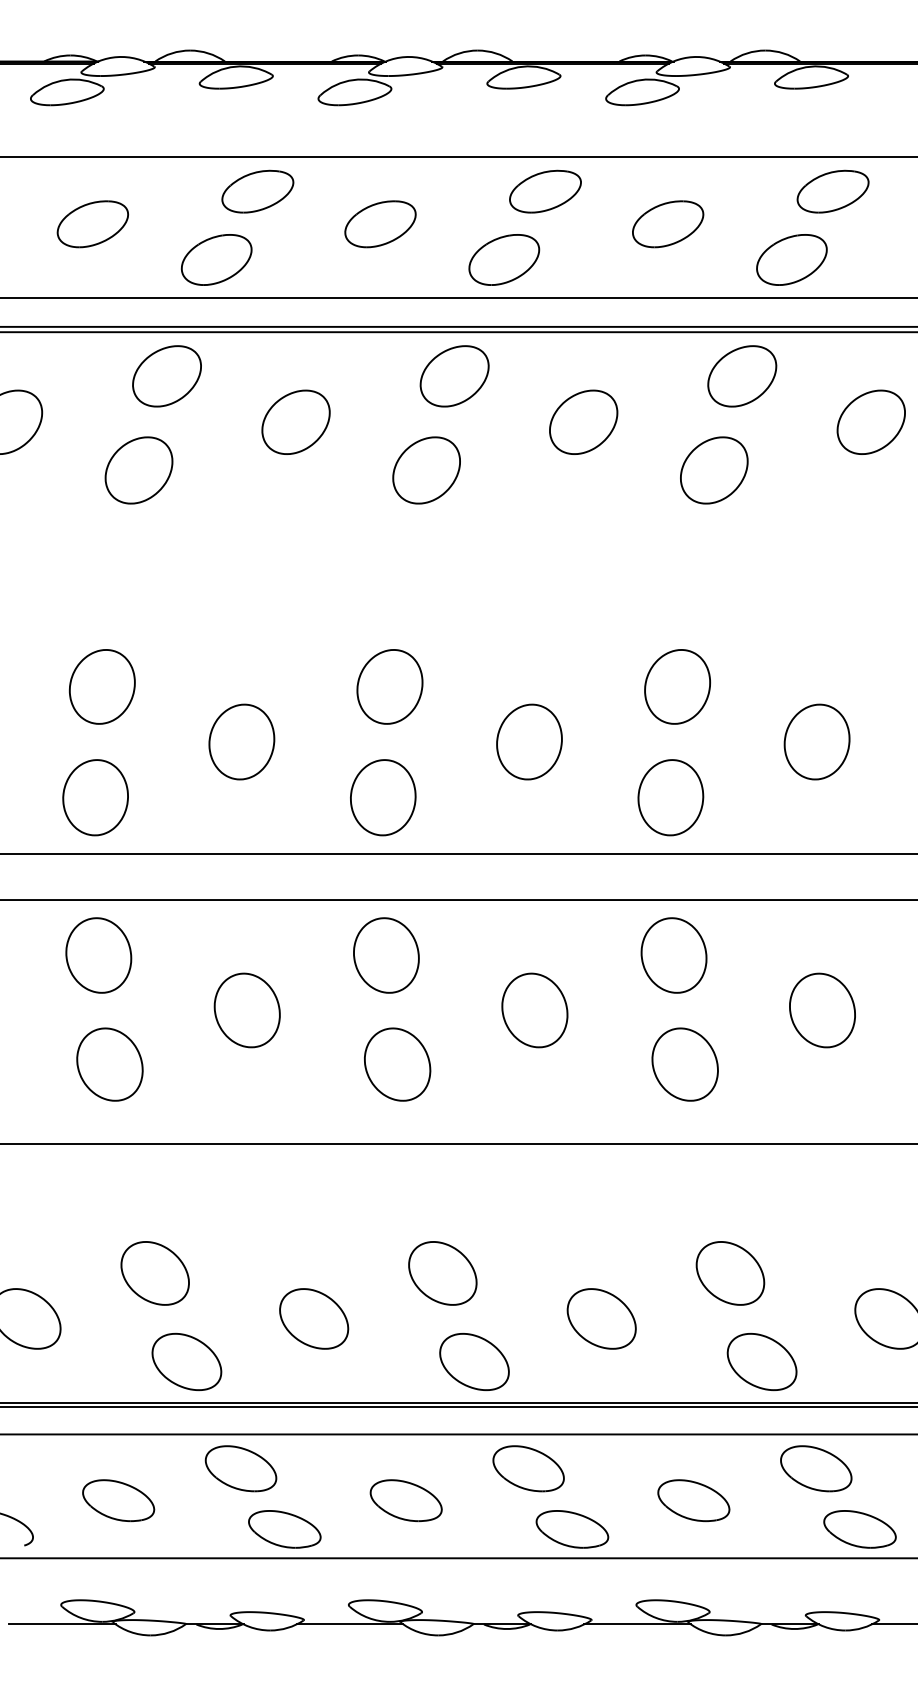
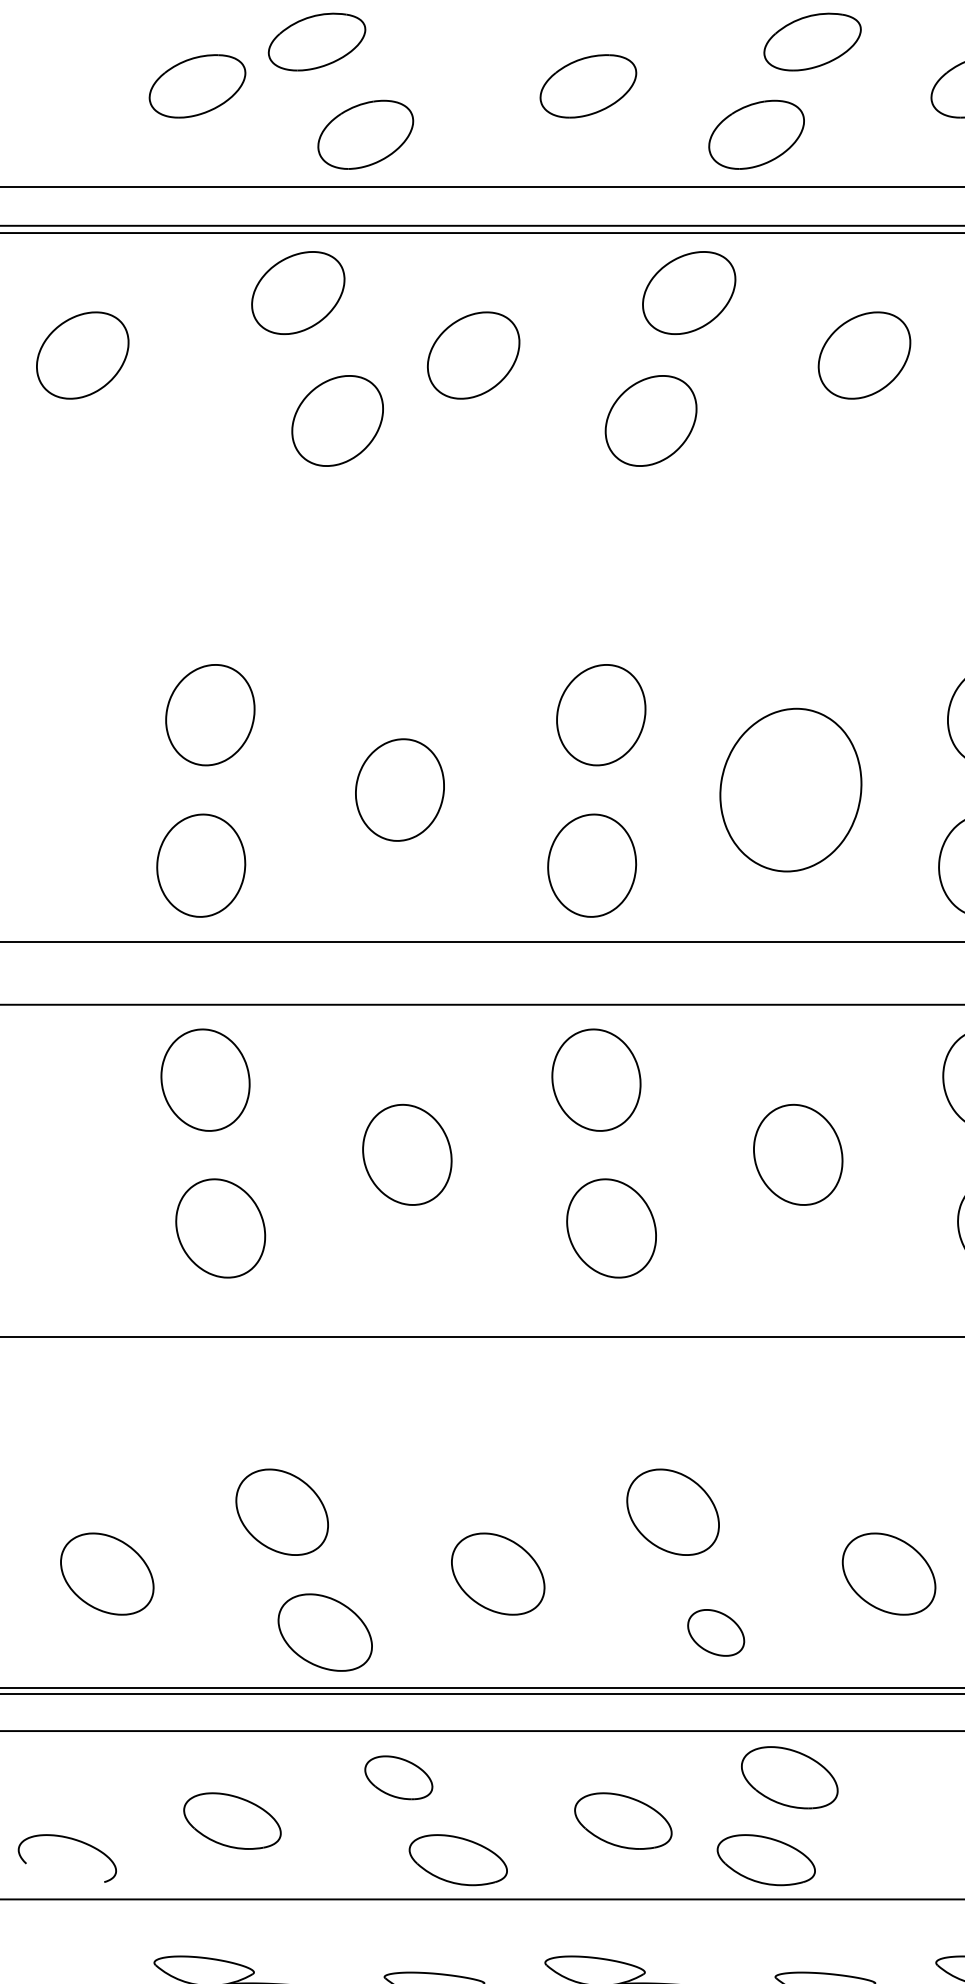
part: (257, 191) -> (316, 41), moved
part: (138, 470) -> (336, 421), moved
part: (529, 741) -> (790, 789), size x1.6
part: (474, 1362) -> (716, 1633), size x0.6
part: (240, 1468) -> (398, 1777), size x0.7
part: (572, 1529) -> (766, 1860), moved

